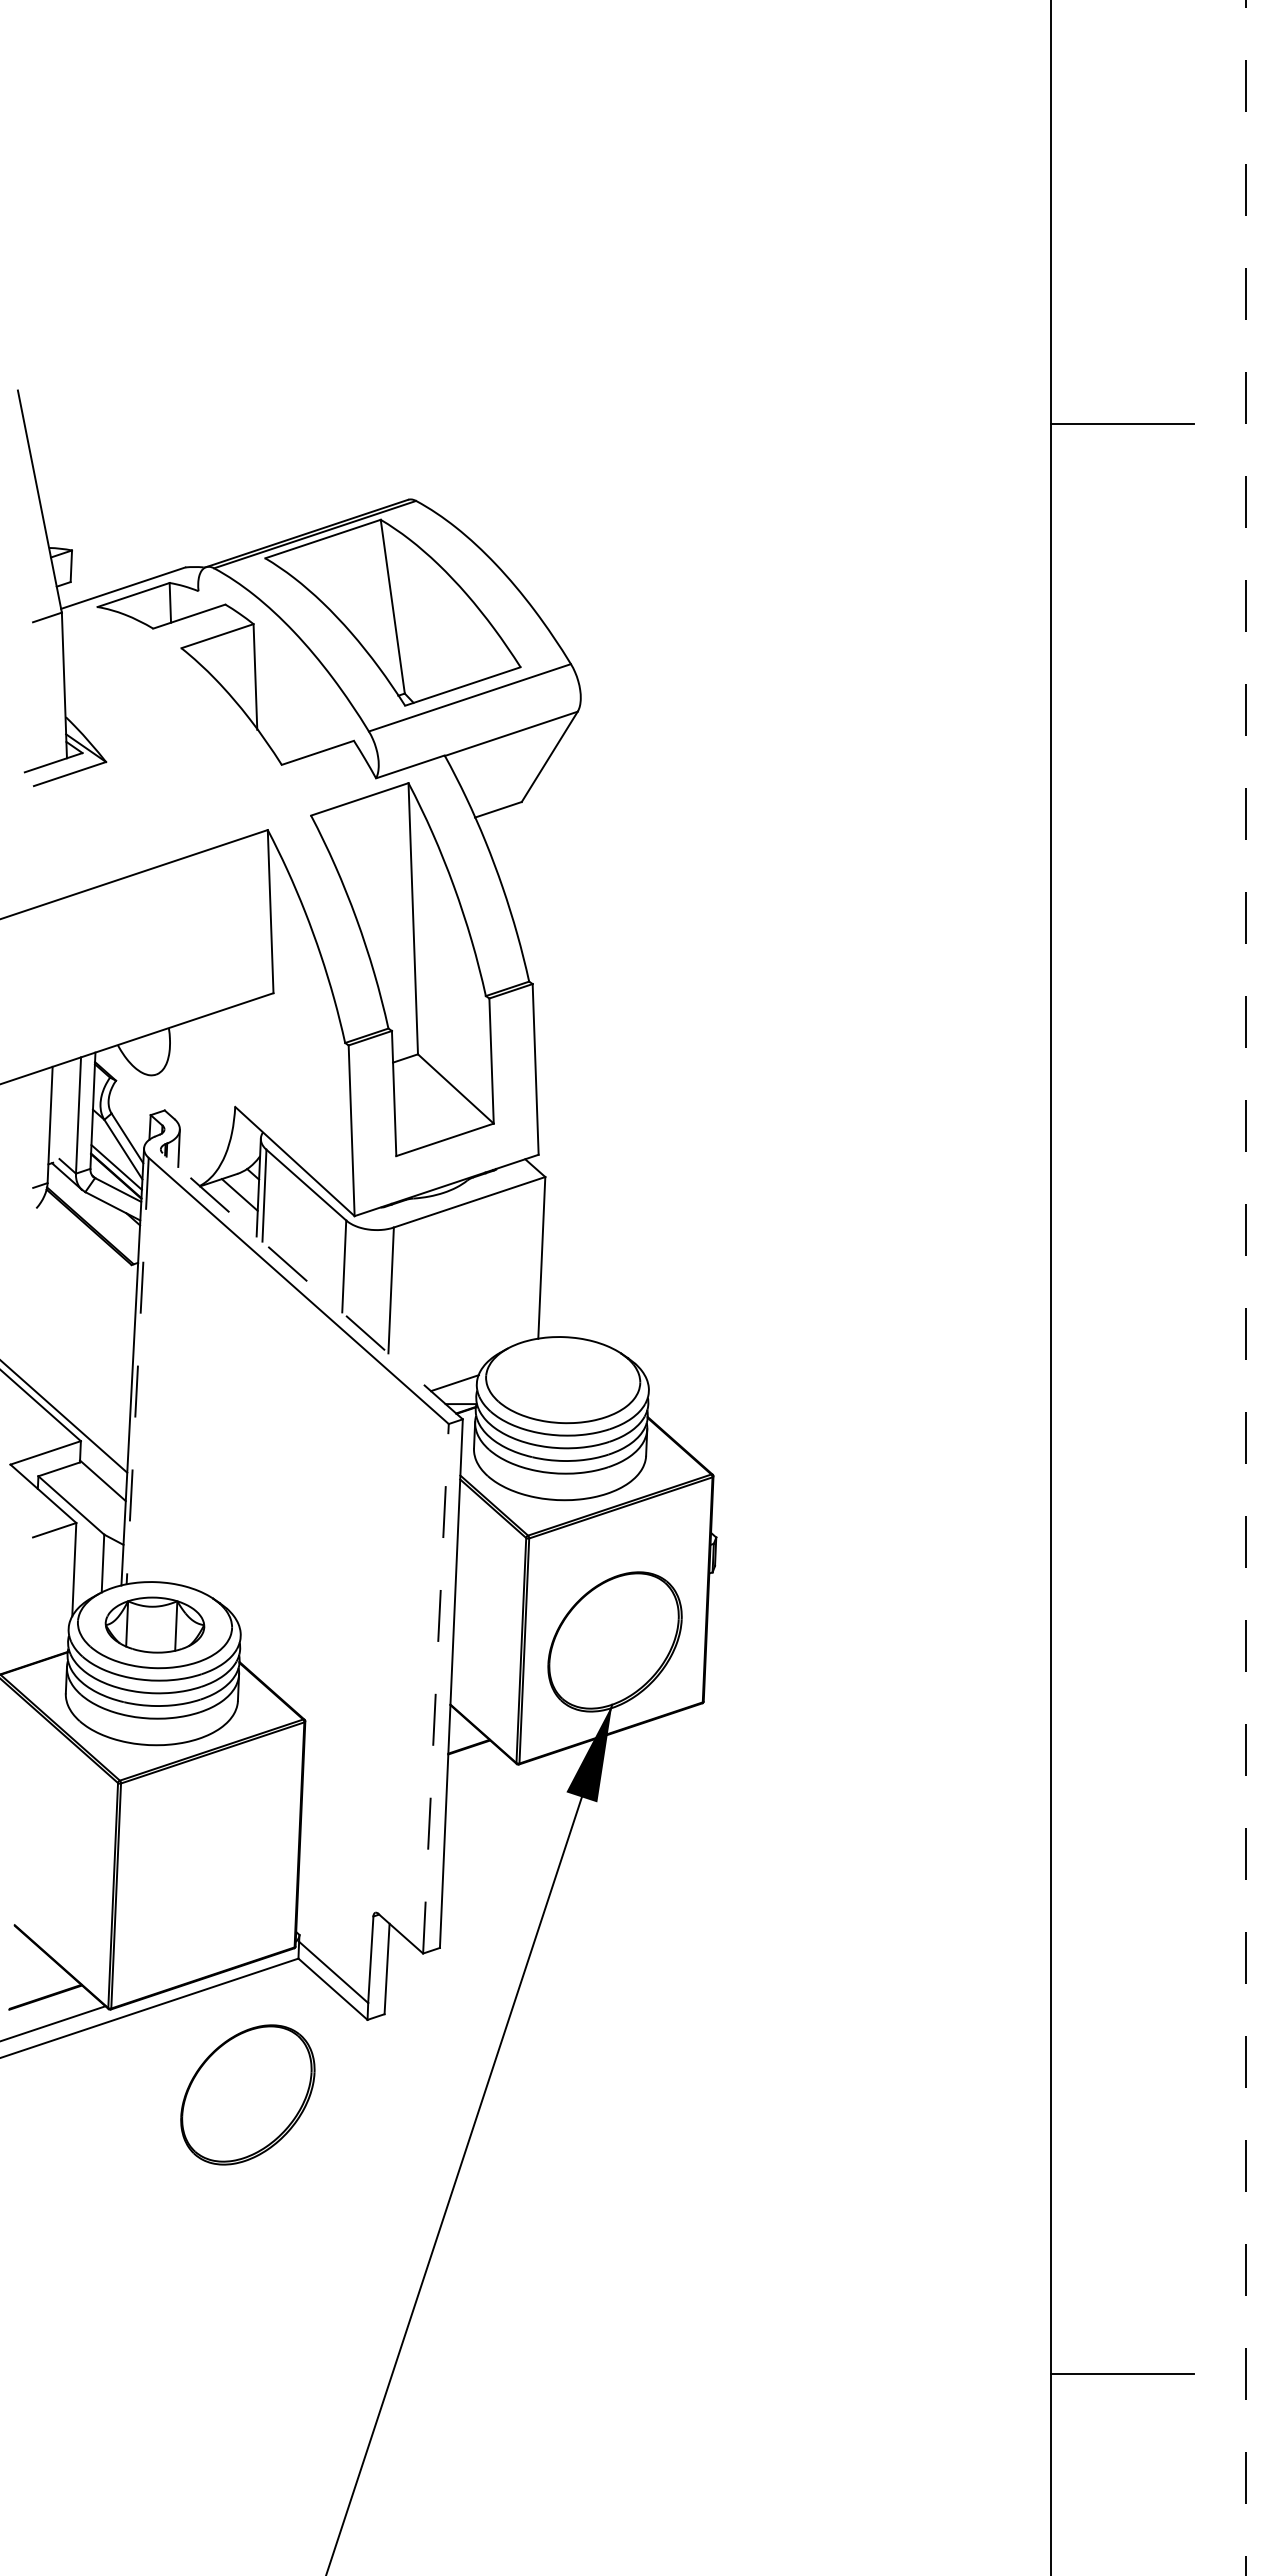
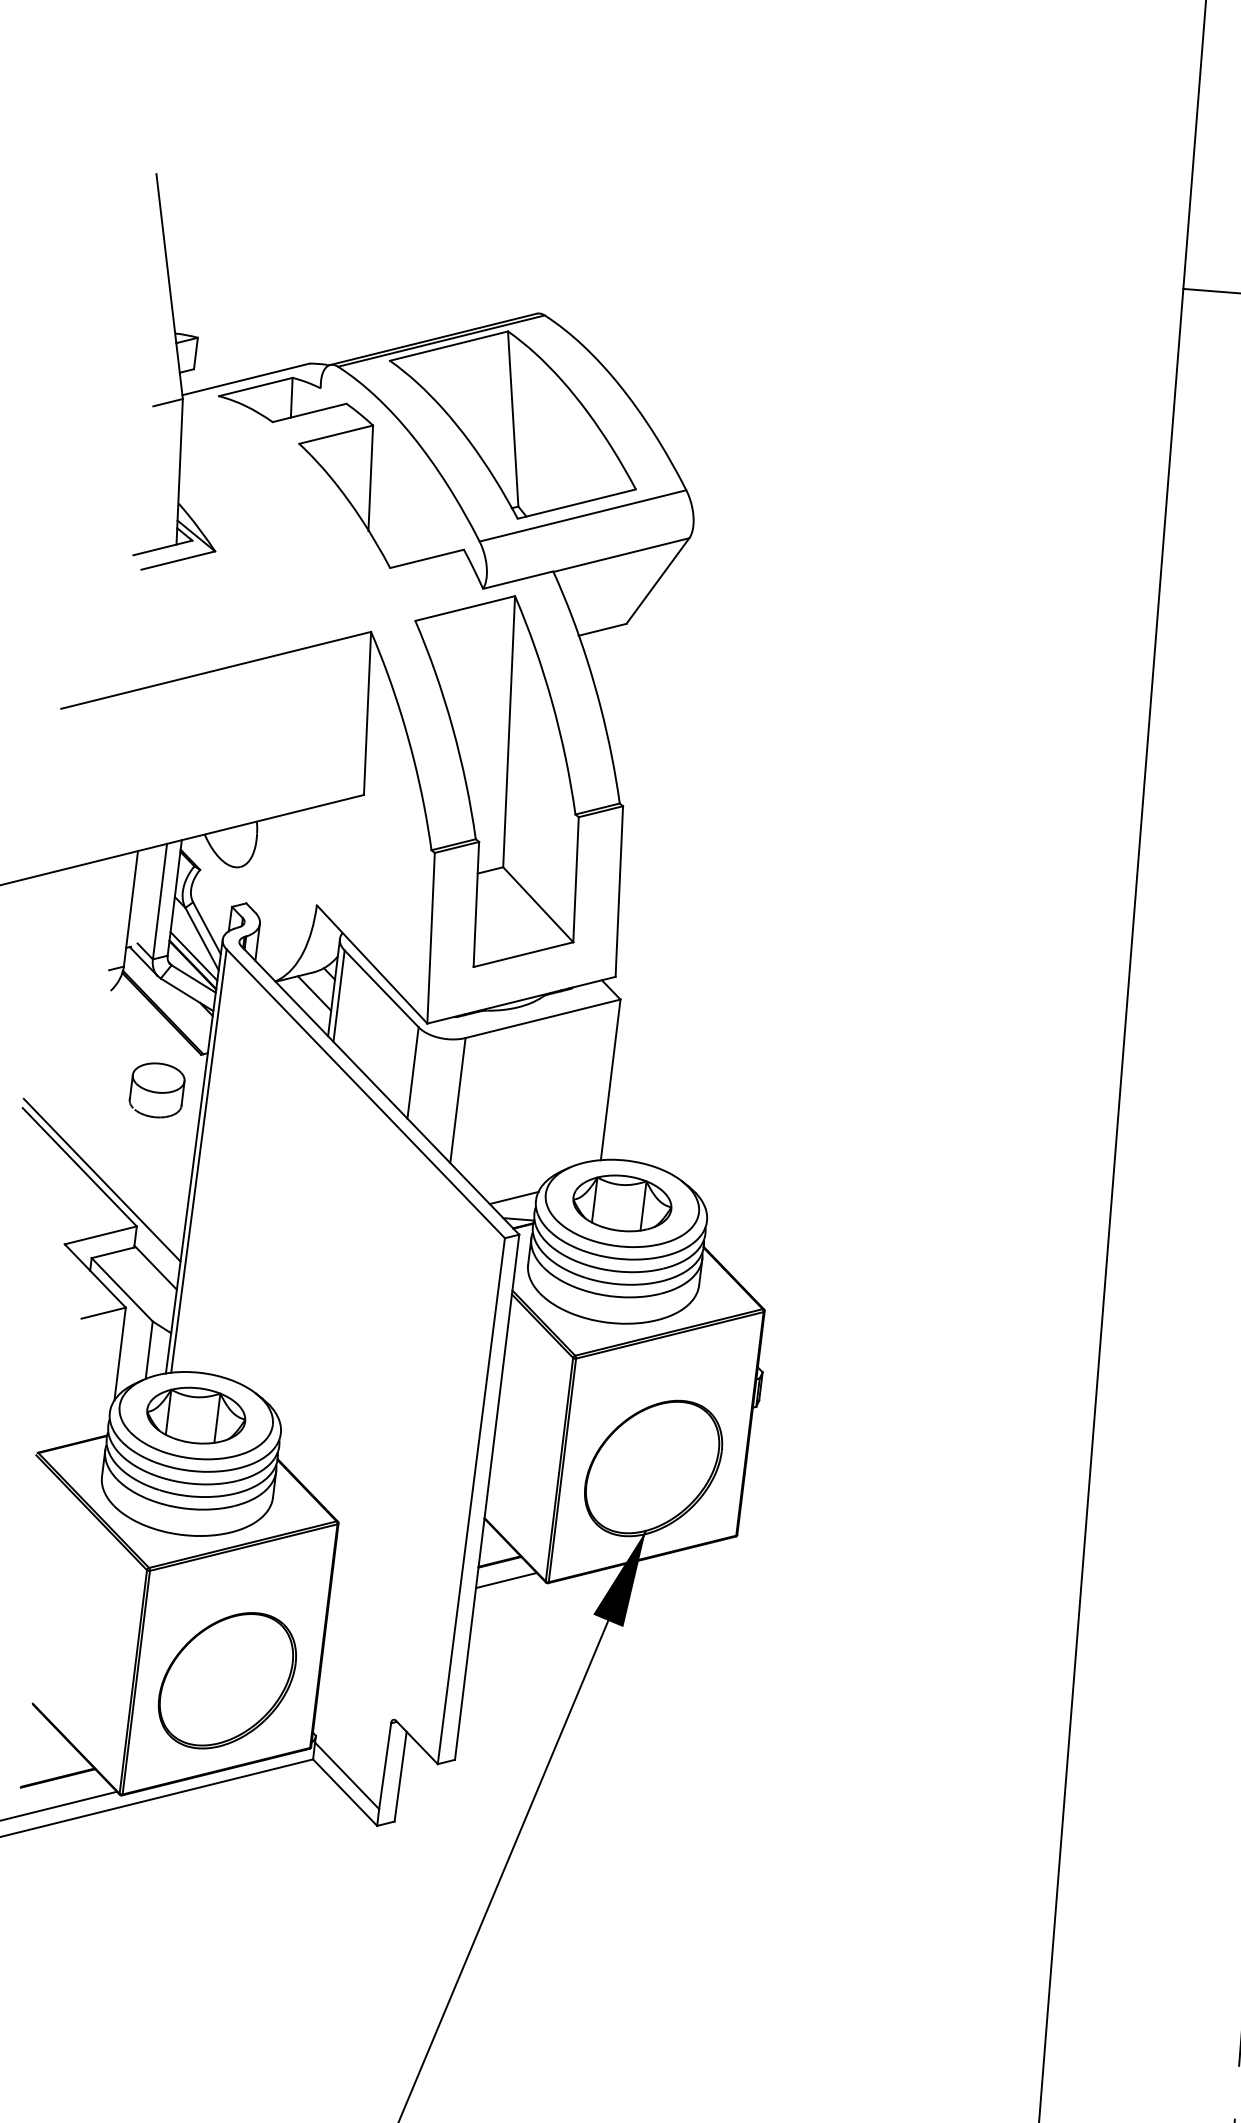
line: (312, 1285) -> (379, 1089), dashed -> solid
part: (90, 1303) -> (157, 1089), added
line: (137, 1371) -> (198, 1161), dashed -> solid
part: (563, 1379) -> (622, 1202), added
line: (435, 1688) -> (470, 1500), dashed -> solid
line: (476, 1765) -> (505, 1580), added
part: (247, 2094) -> (227, 1680), moved

